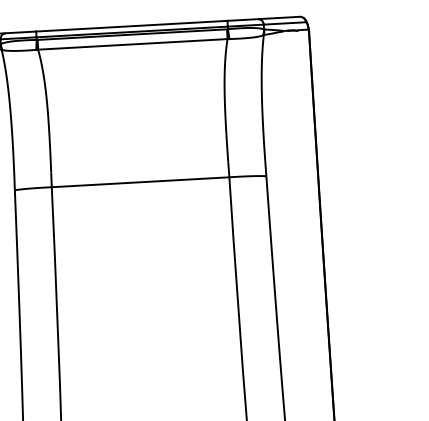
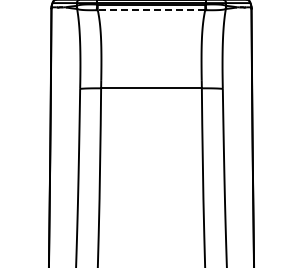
line: (132, 45) -> (151, 10), solid -> dashed

